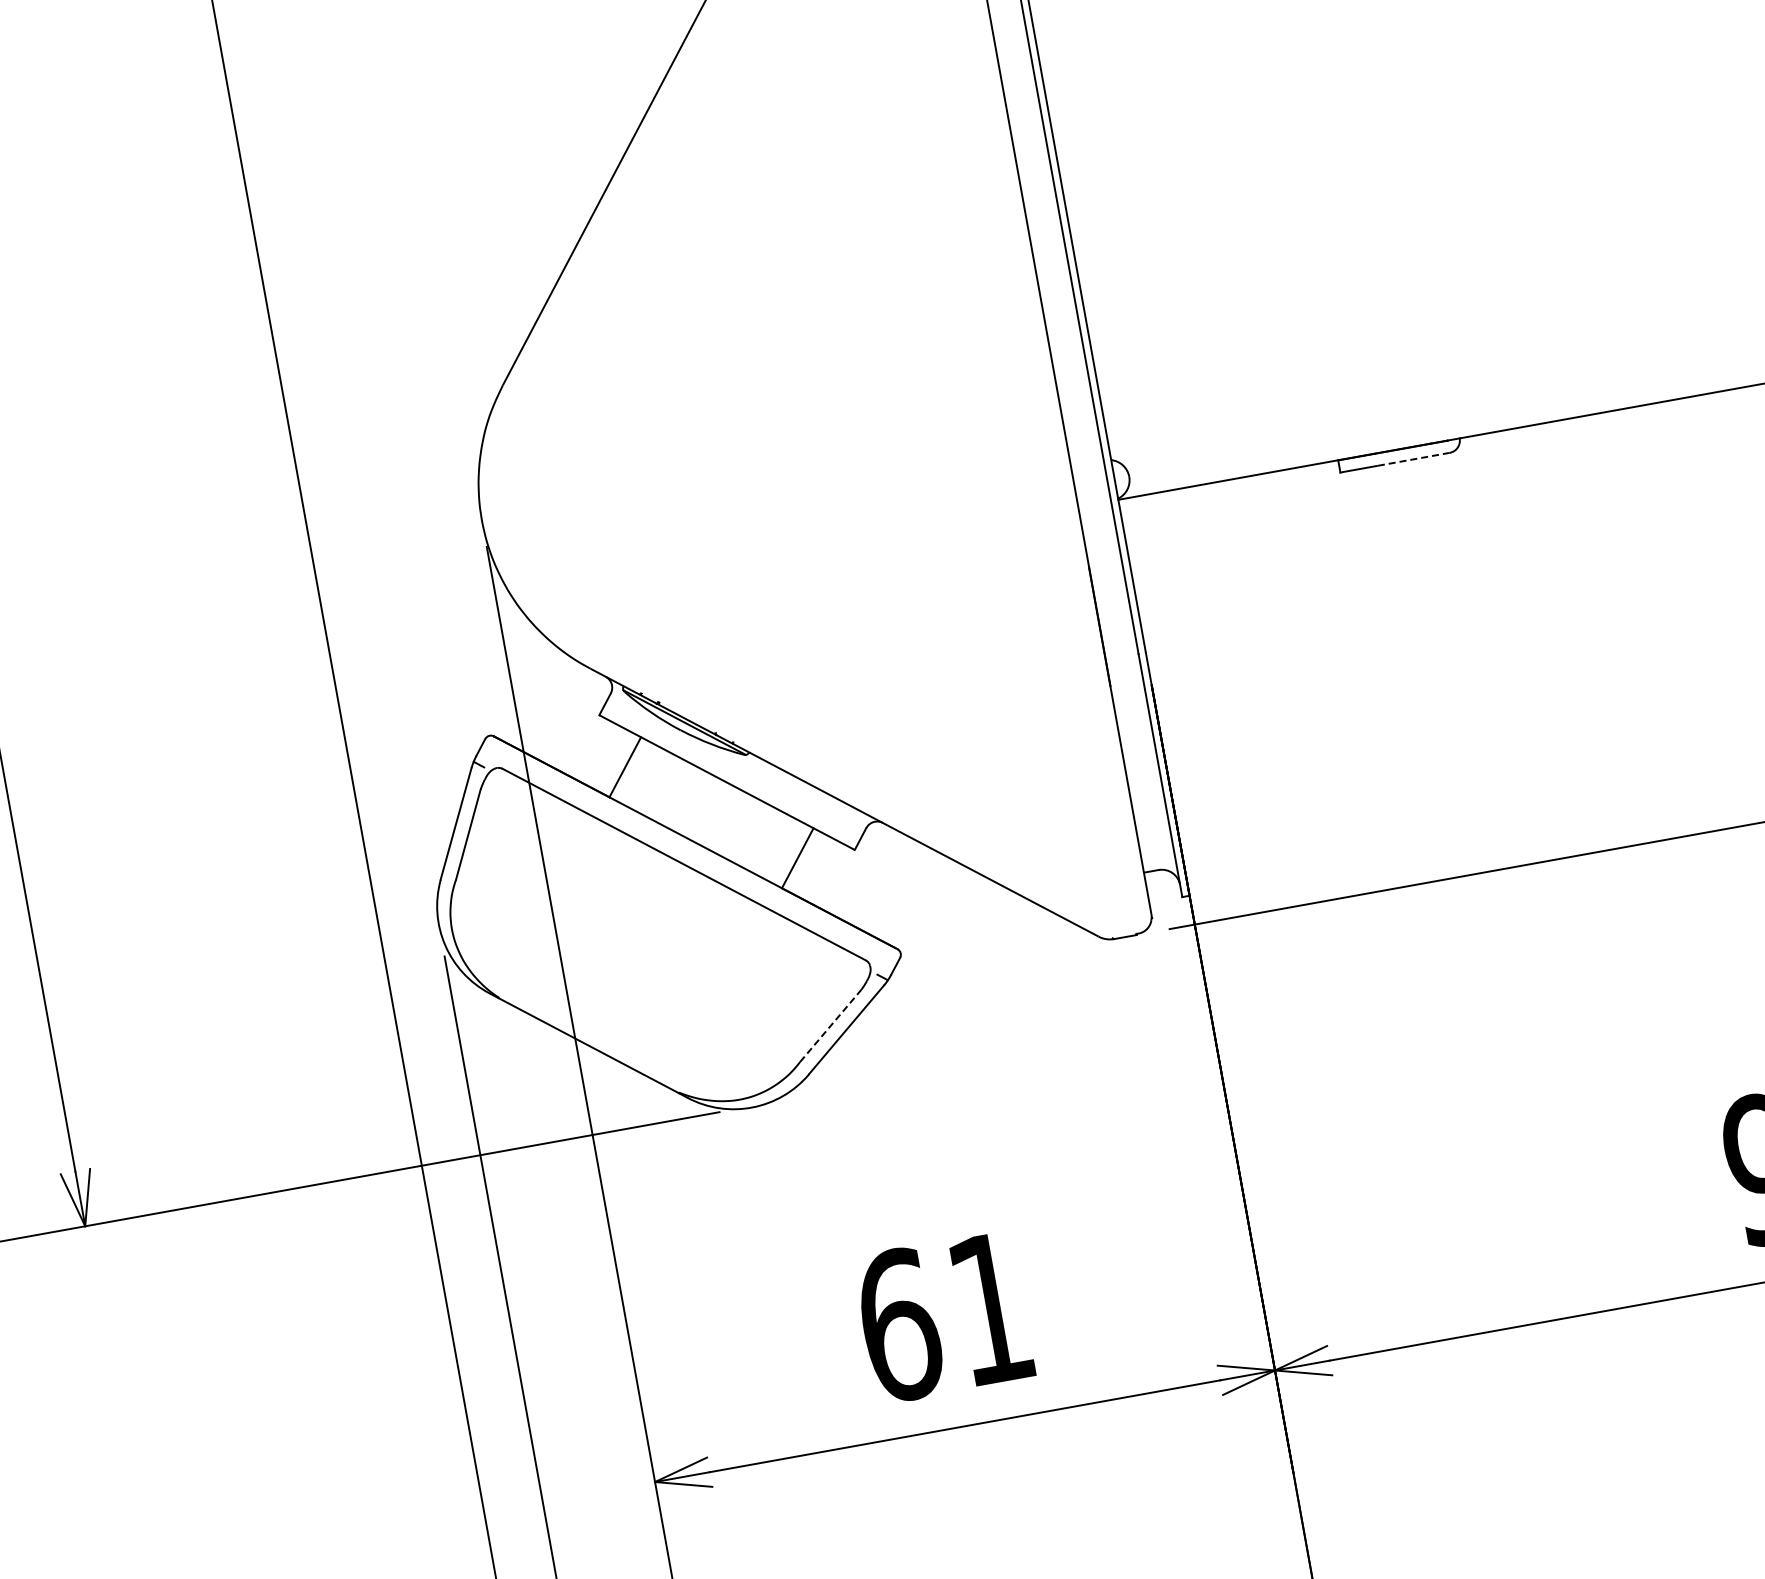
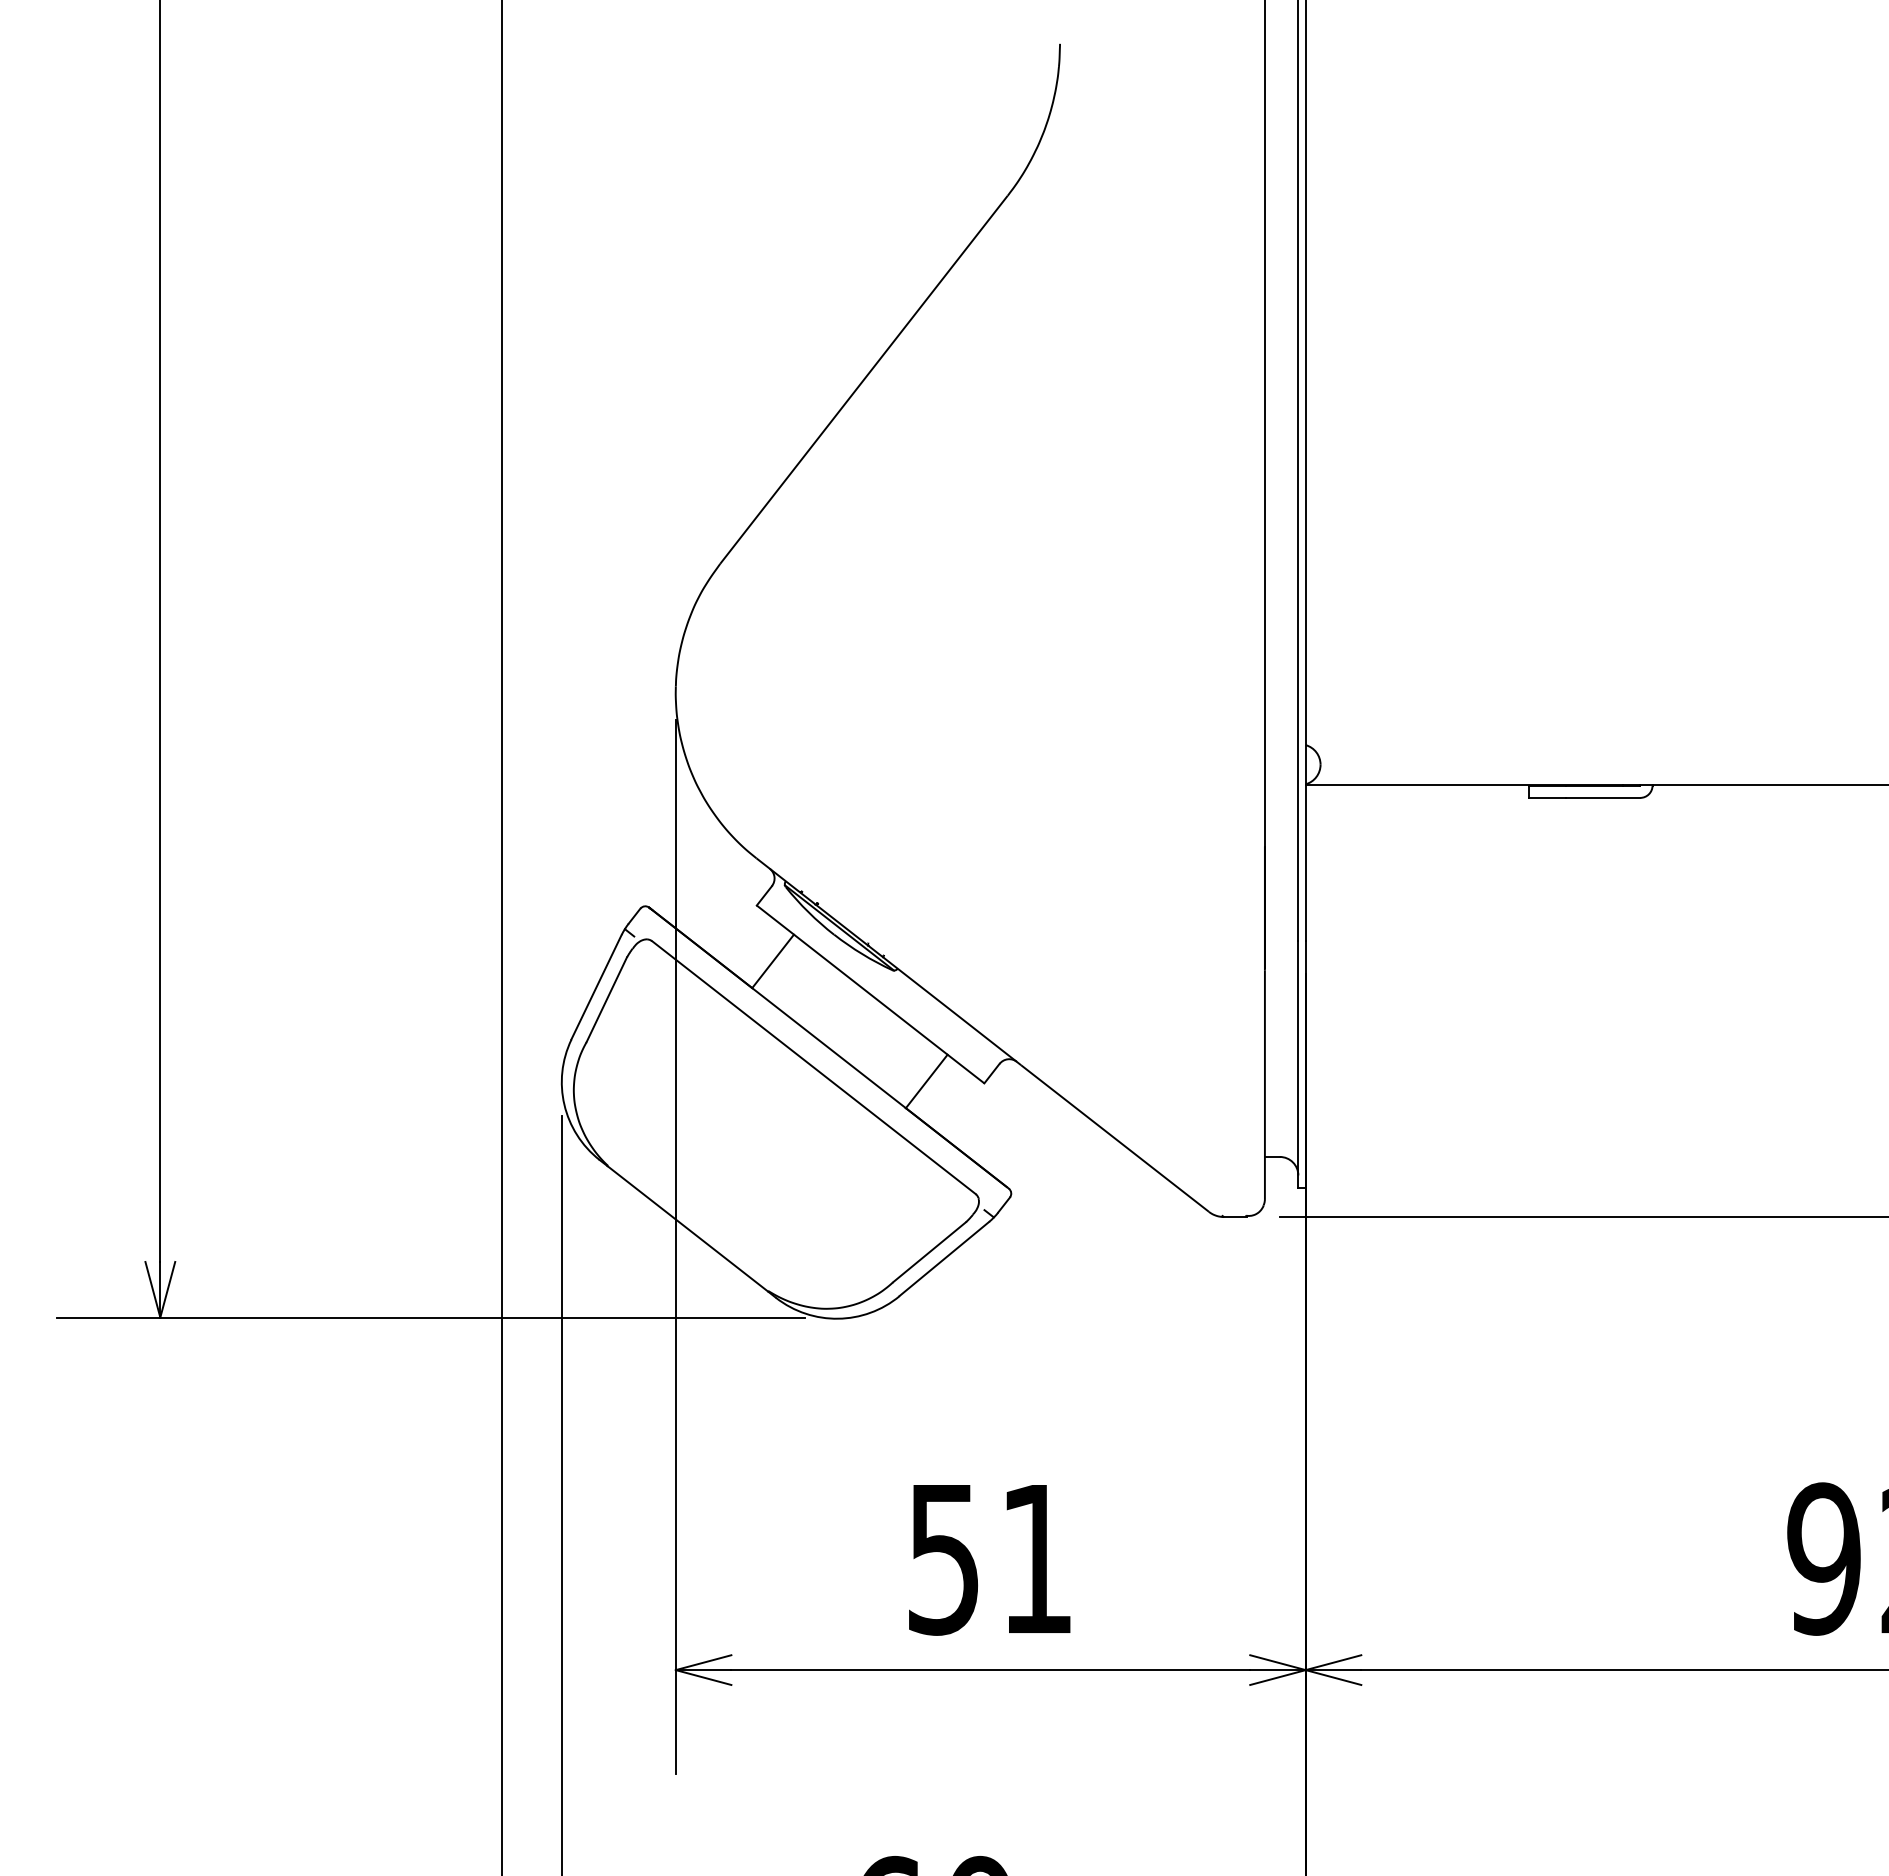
line: (1412, 459) -> (1602, 797), dashed -> solid
line: (830, 1025) -> (929, 1251), dashed -> solid
text: (899, 1324) -> (944, 1558), 61 -> 51

